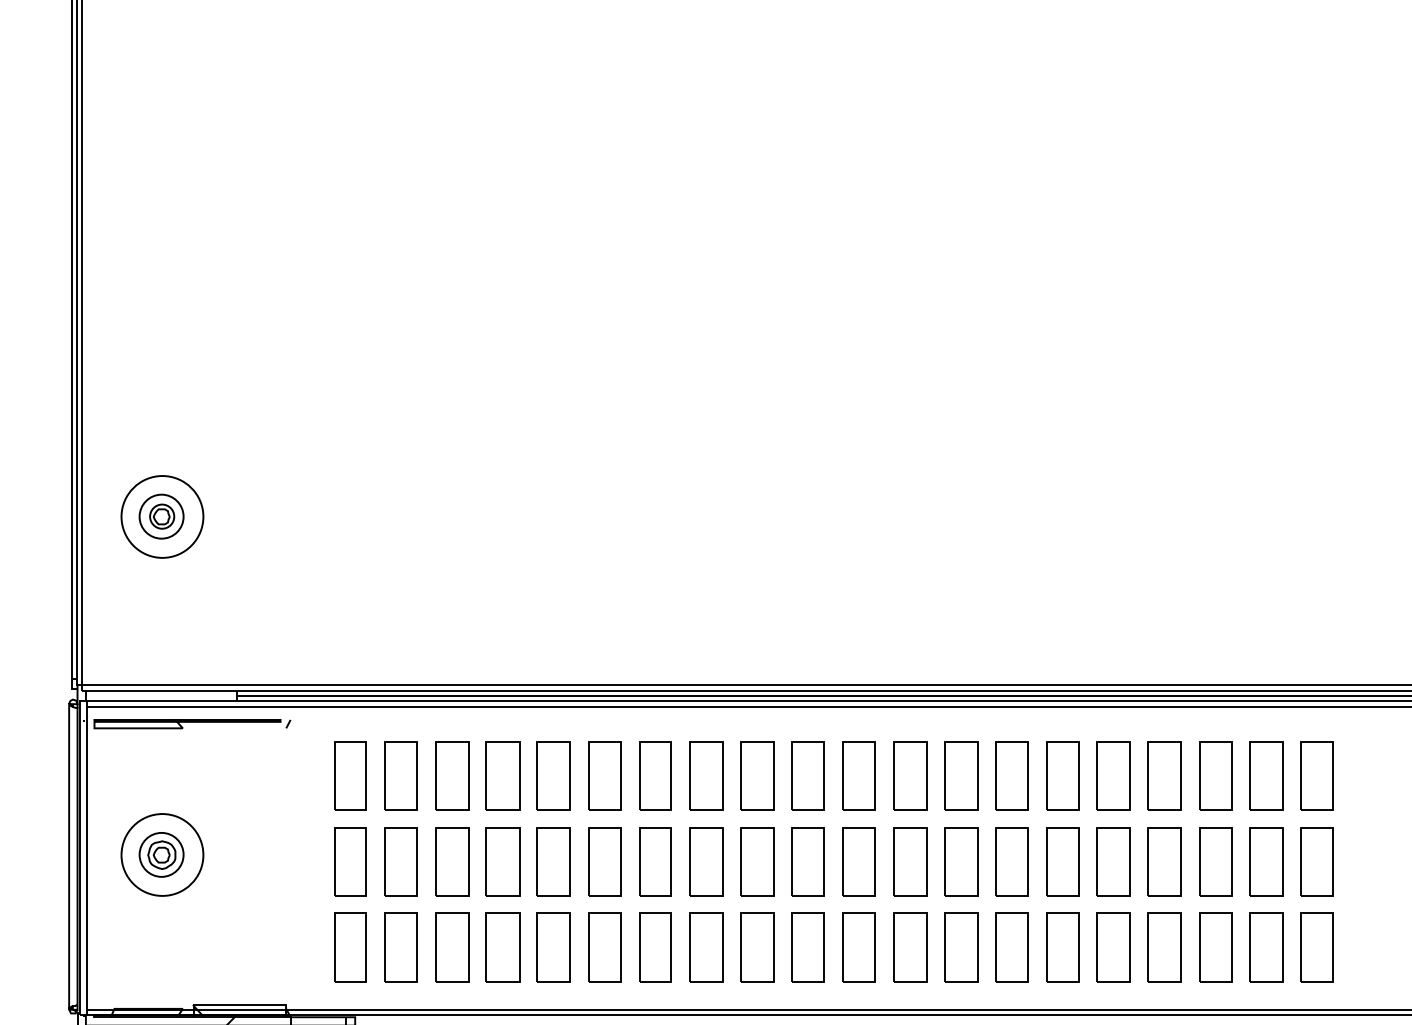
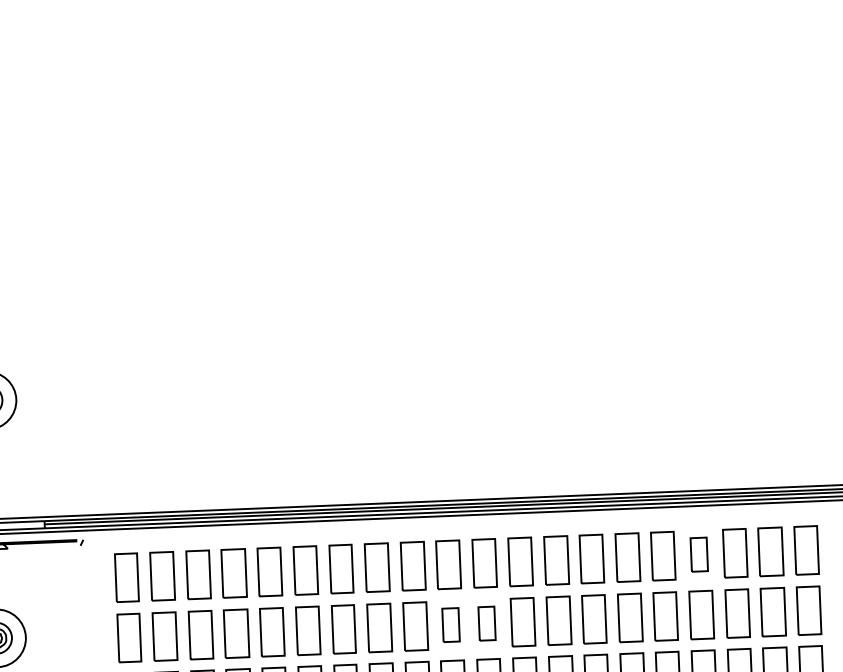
part: (1164, 775) -> (699, 554), size x0.7
part: (807, 861) -> (450, 624), size x0.7
part: (858, 861) -> (486, 623), size x0.7

